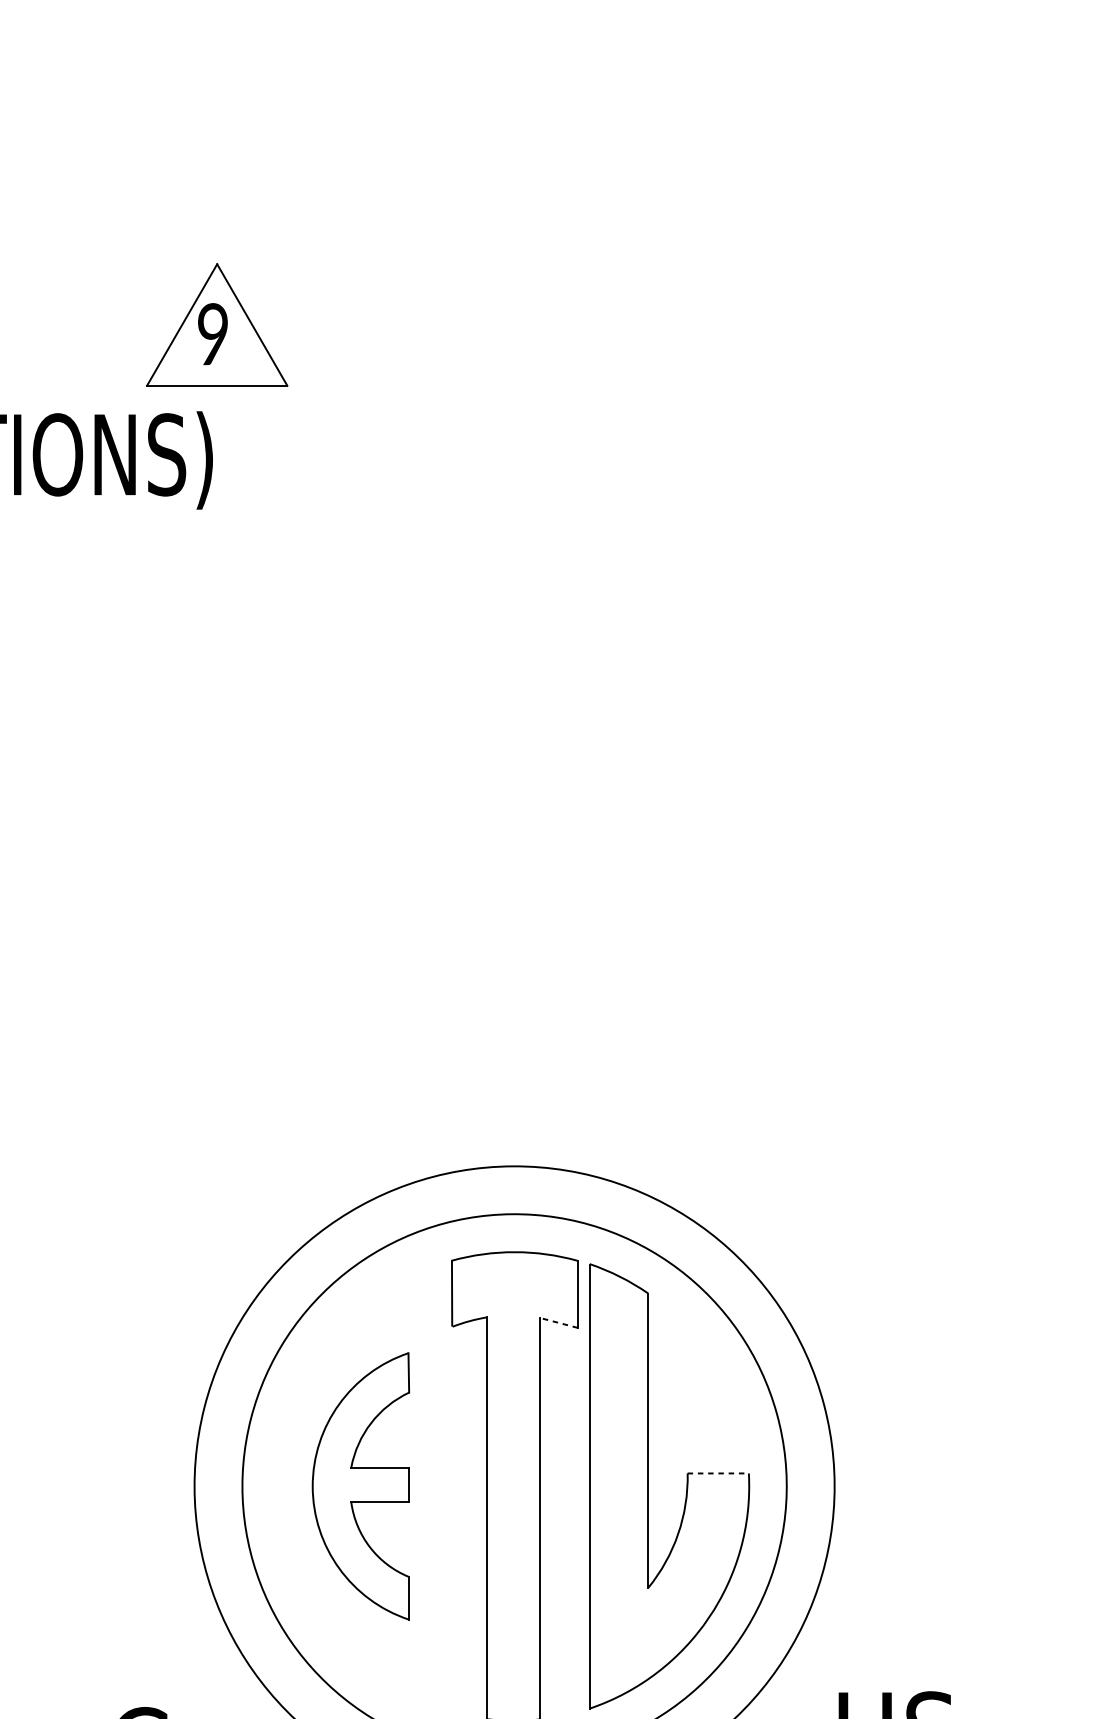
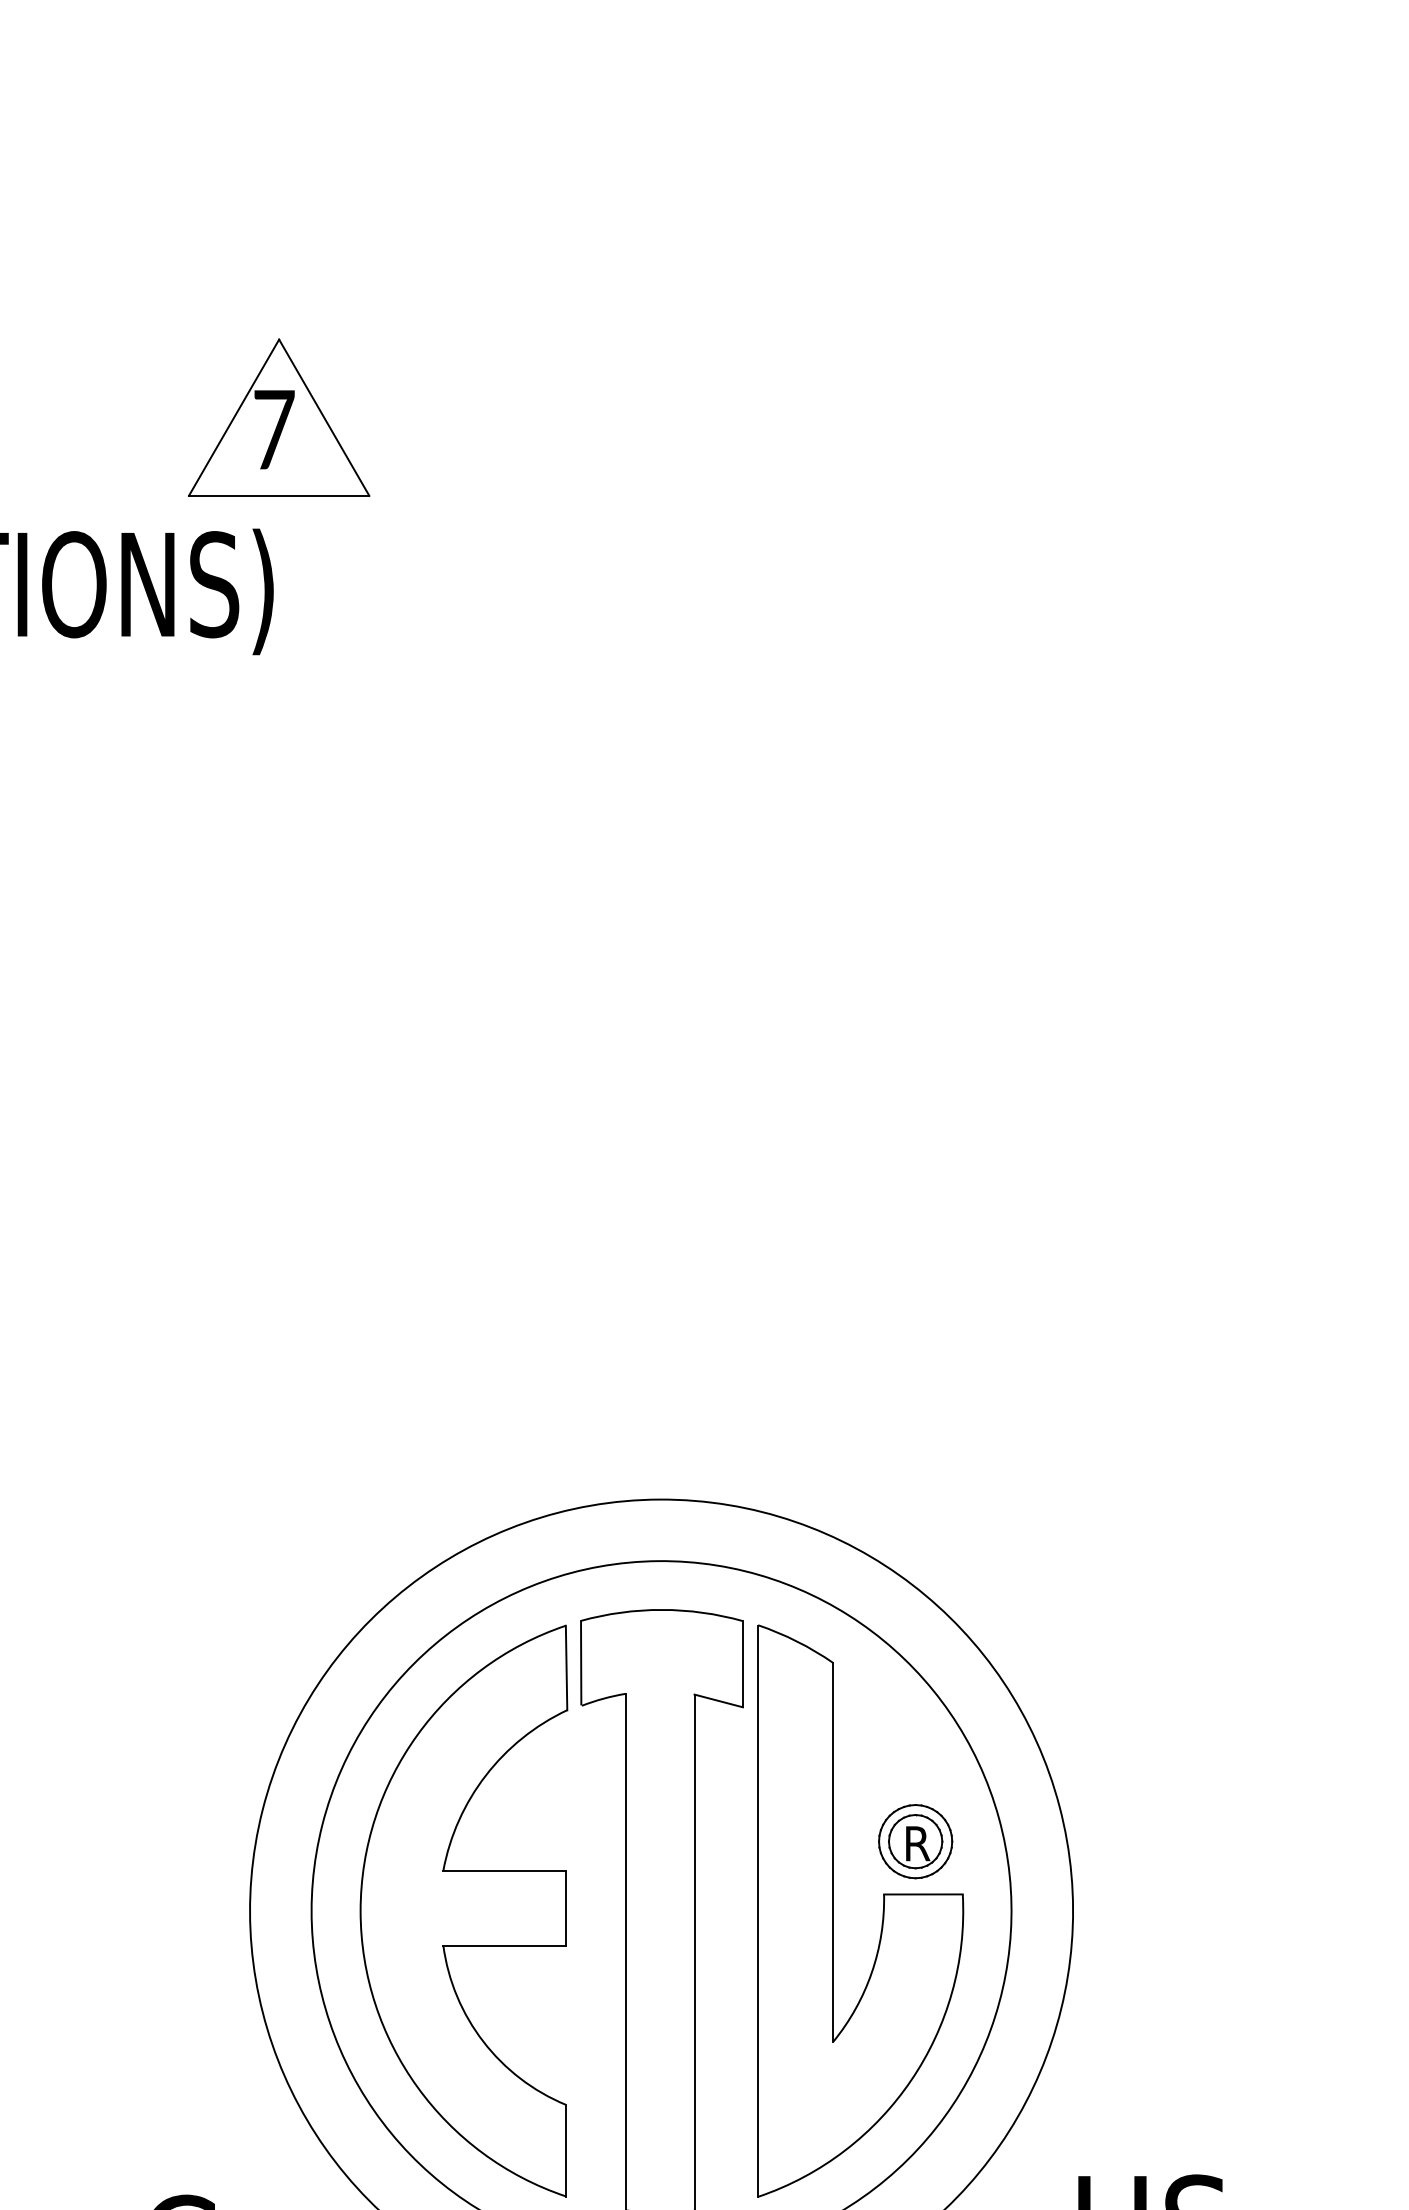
text: (213, 334) -> (274, 429), 9 -> 7
line: (558, 1322) -> (718, 1700), dashed -> solid
part: (712, 1432) -> (915, 1841), added
line: (718, 1473) -> (923, 1894), dashed -> solid
part: (360, 1485) -> (463, 1910), size x1.67

